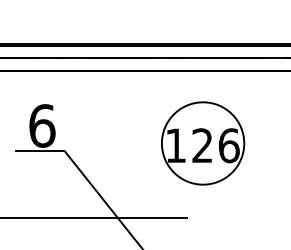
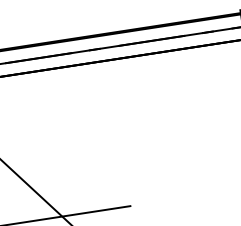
part: (203, 143) -> (135, 129), removed

